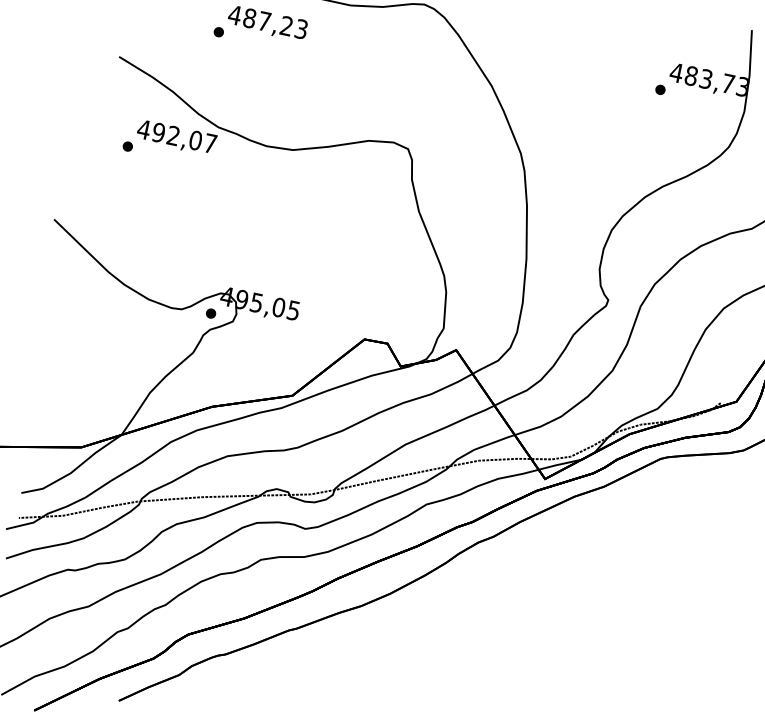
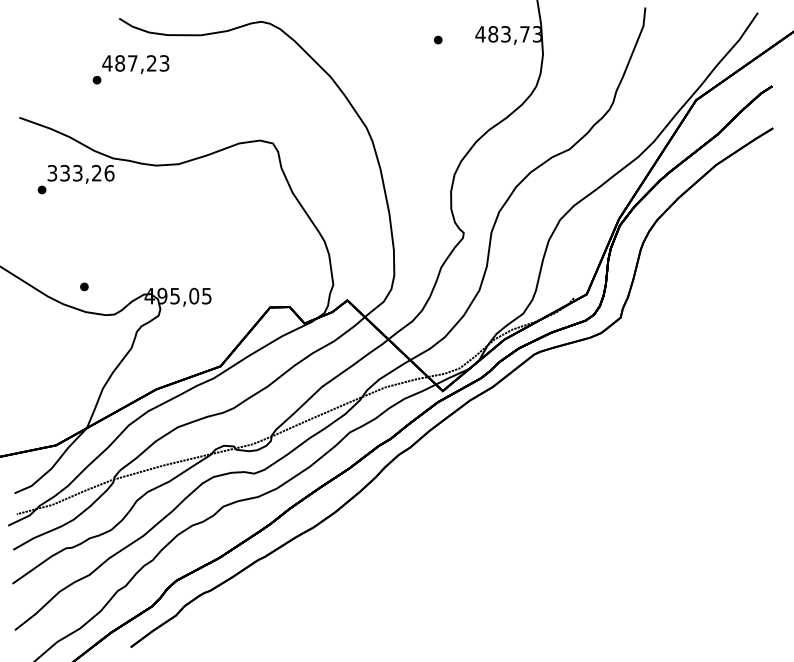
part: (660, 89) -> (438, 39), moved
text: (176, 136) -> (80, 173), 492,07 -> 333,26
part: (211, 313) -> (84, 286), moved

